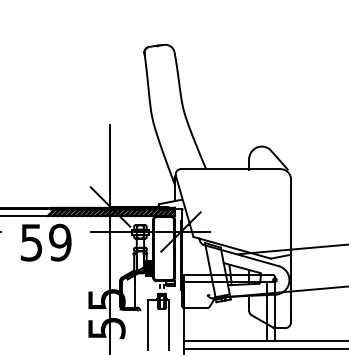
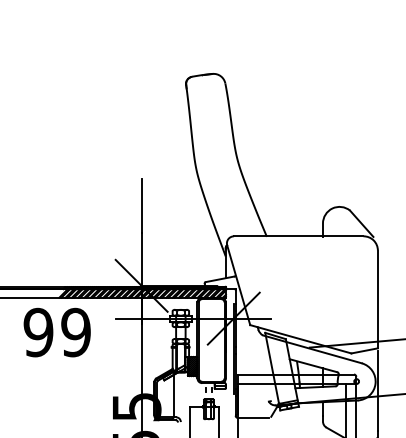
text: (31, 242) -> (38, 332), 59 -> 99

